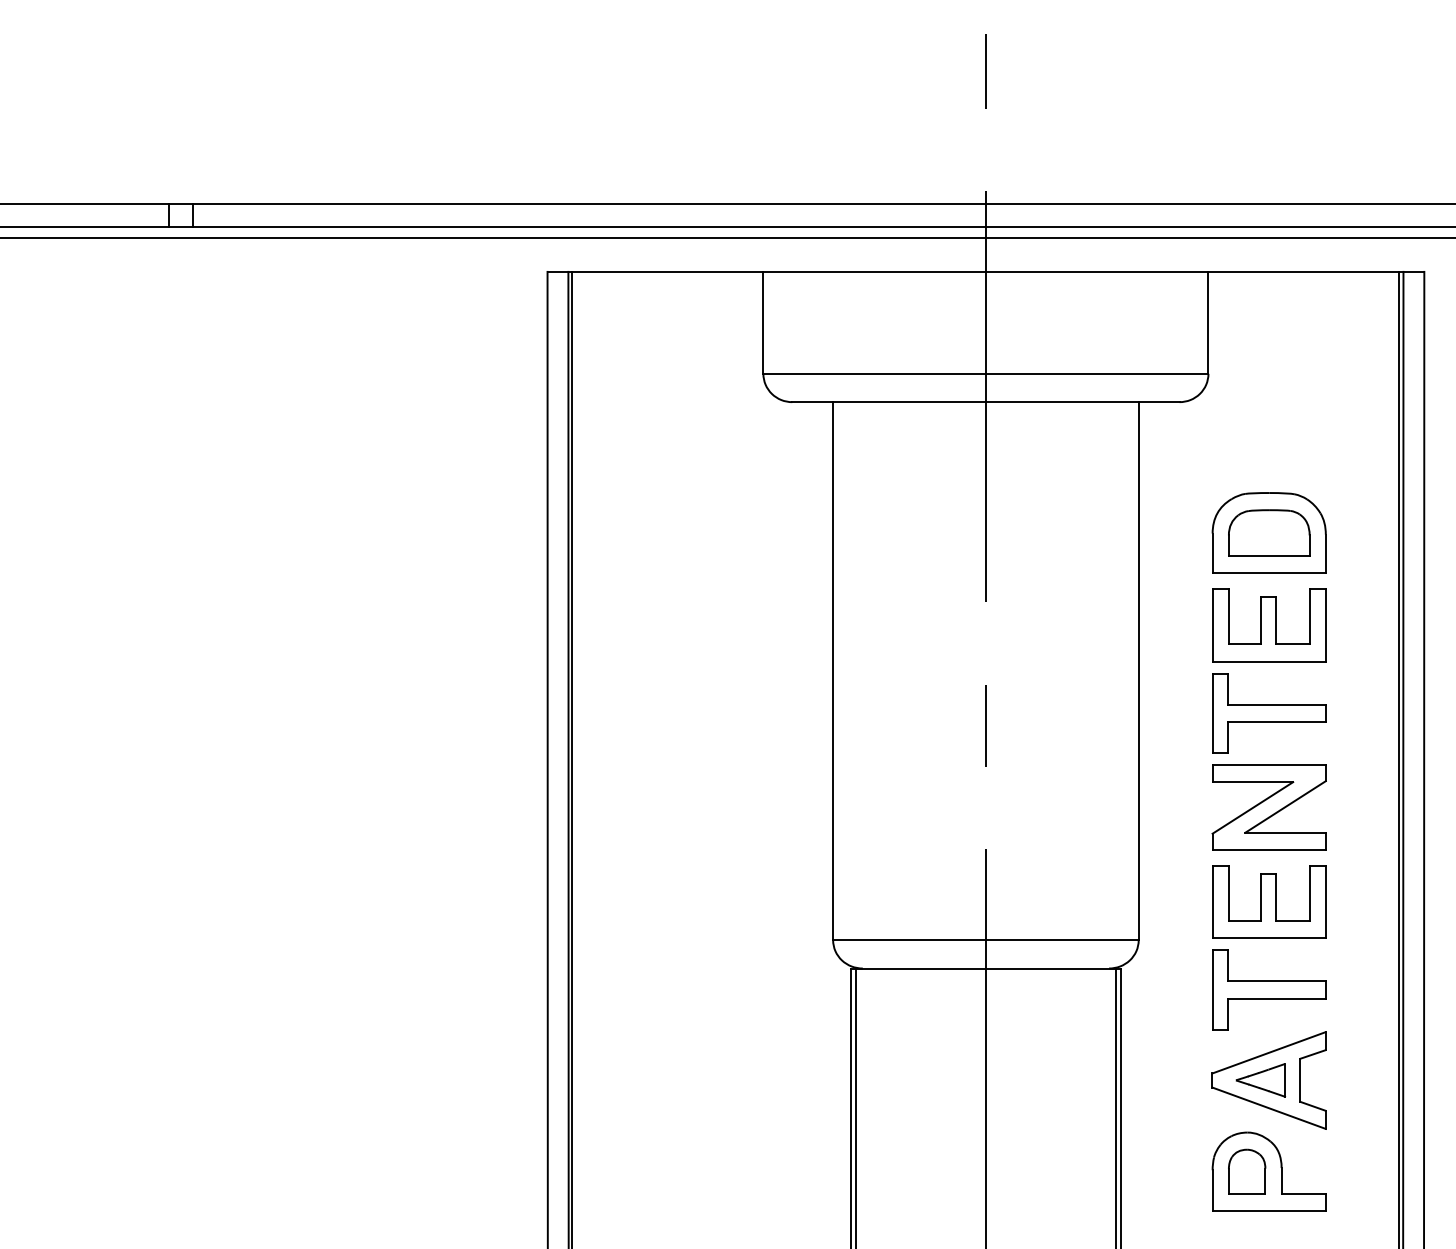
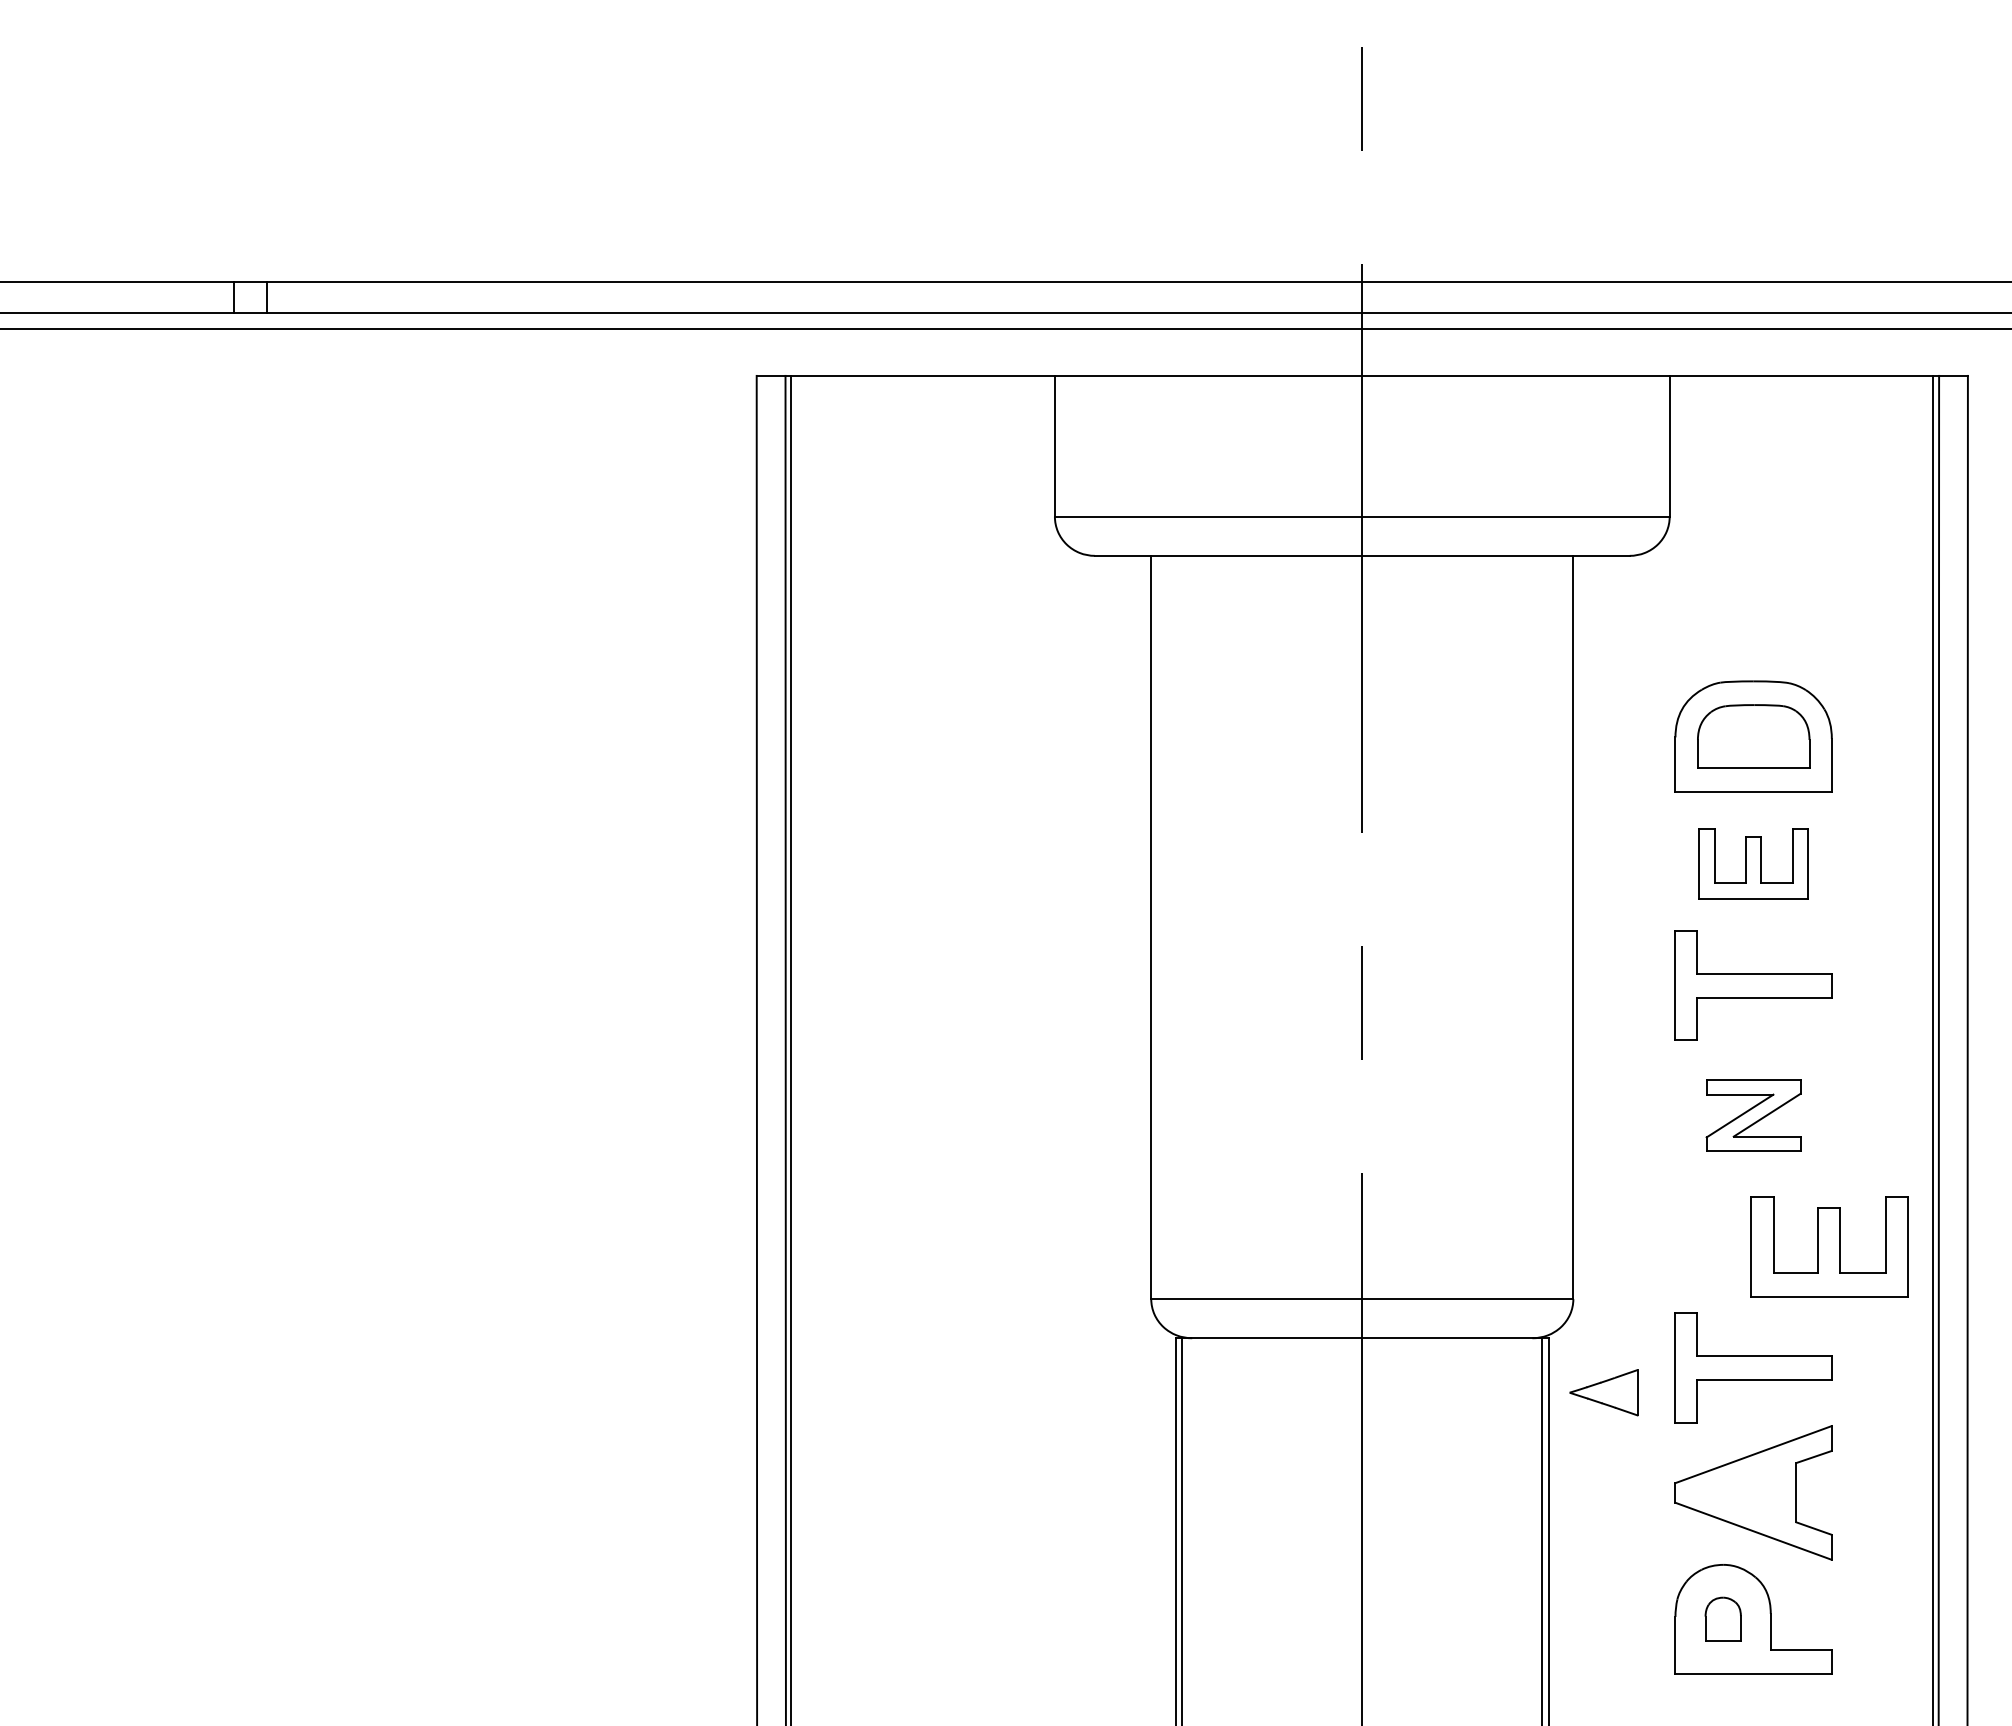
part: (1269, 624) -> (1753, 863), size x0.7
part: (1269, 807) -> (1753, 1115), size x0.6
part: (1269, 902) -> (1829, 1246), moved
part: (1260, 1080) -> (1603, 1392), moved
part: (1247, 1171) -> (1723, 1618), size x0.7

